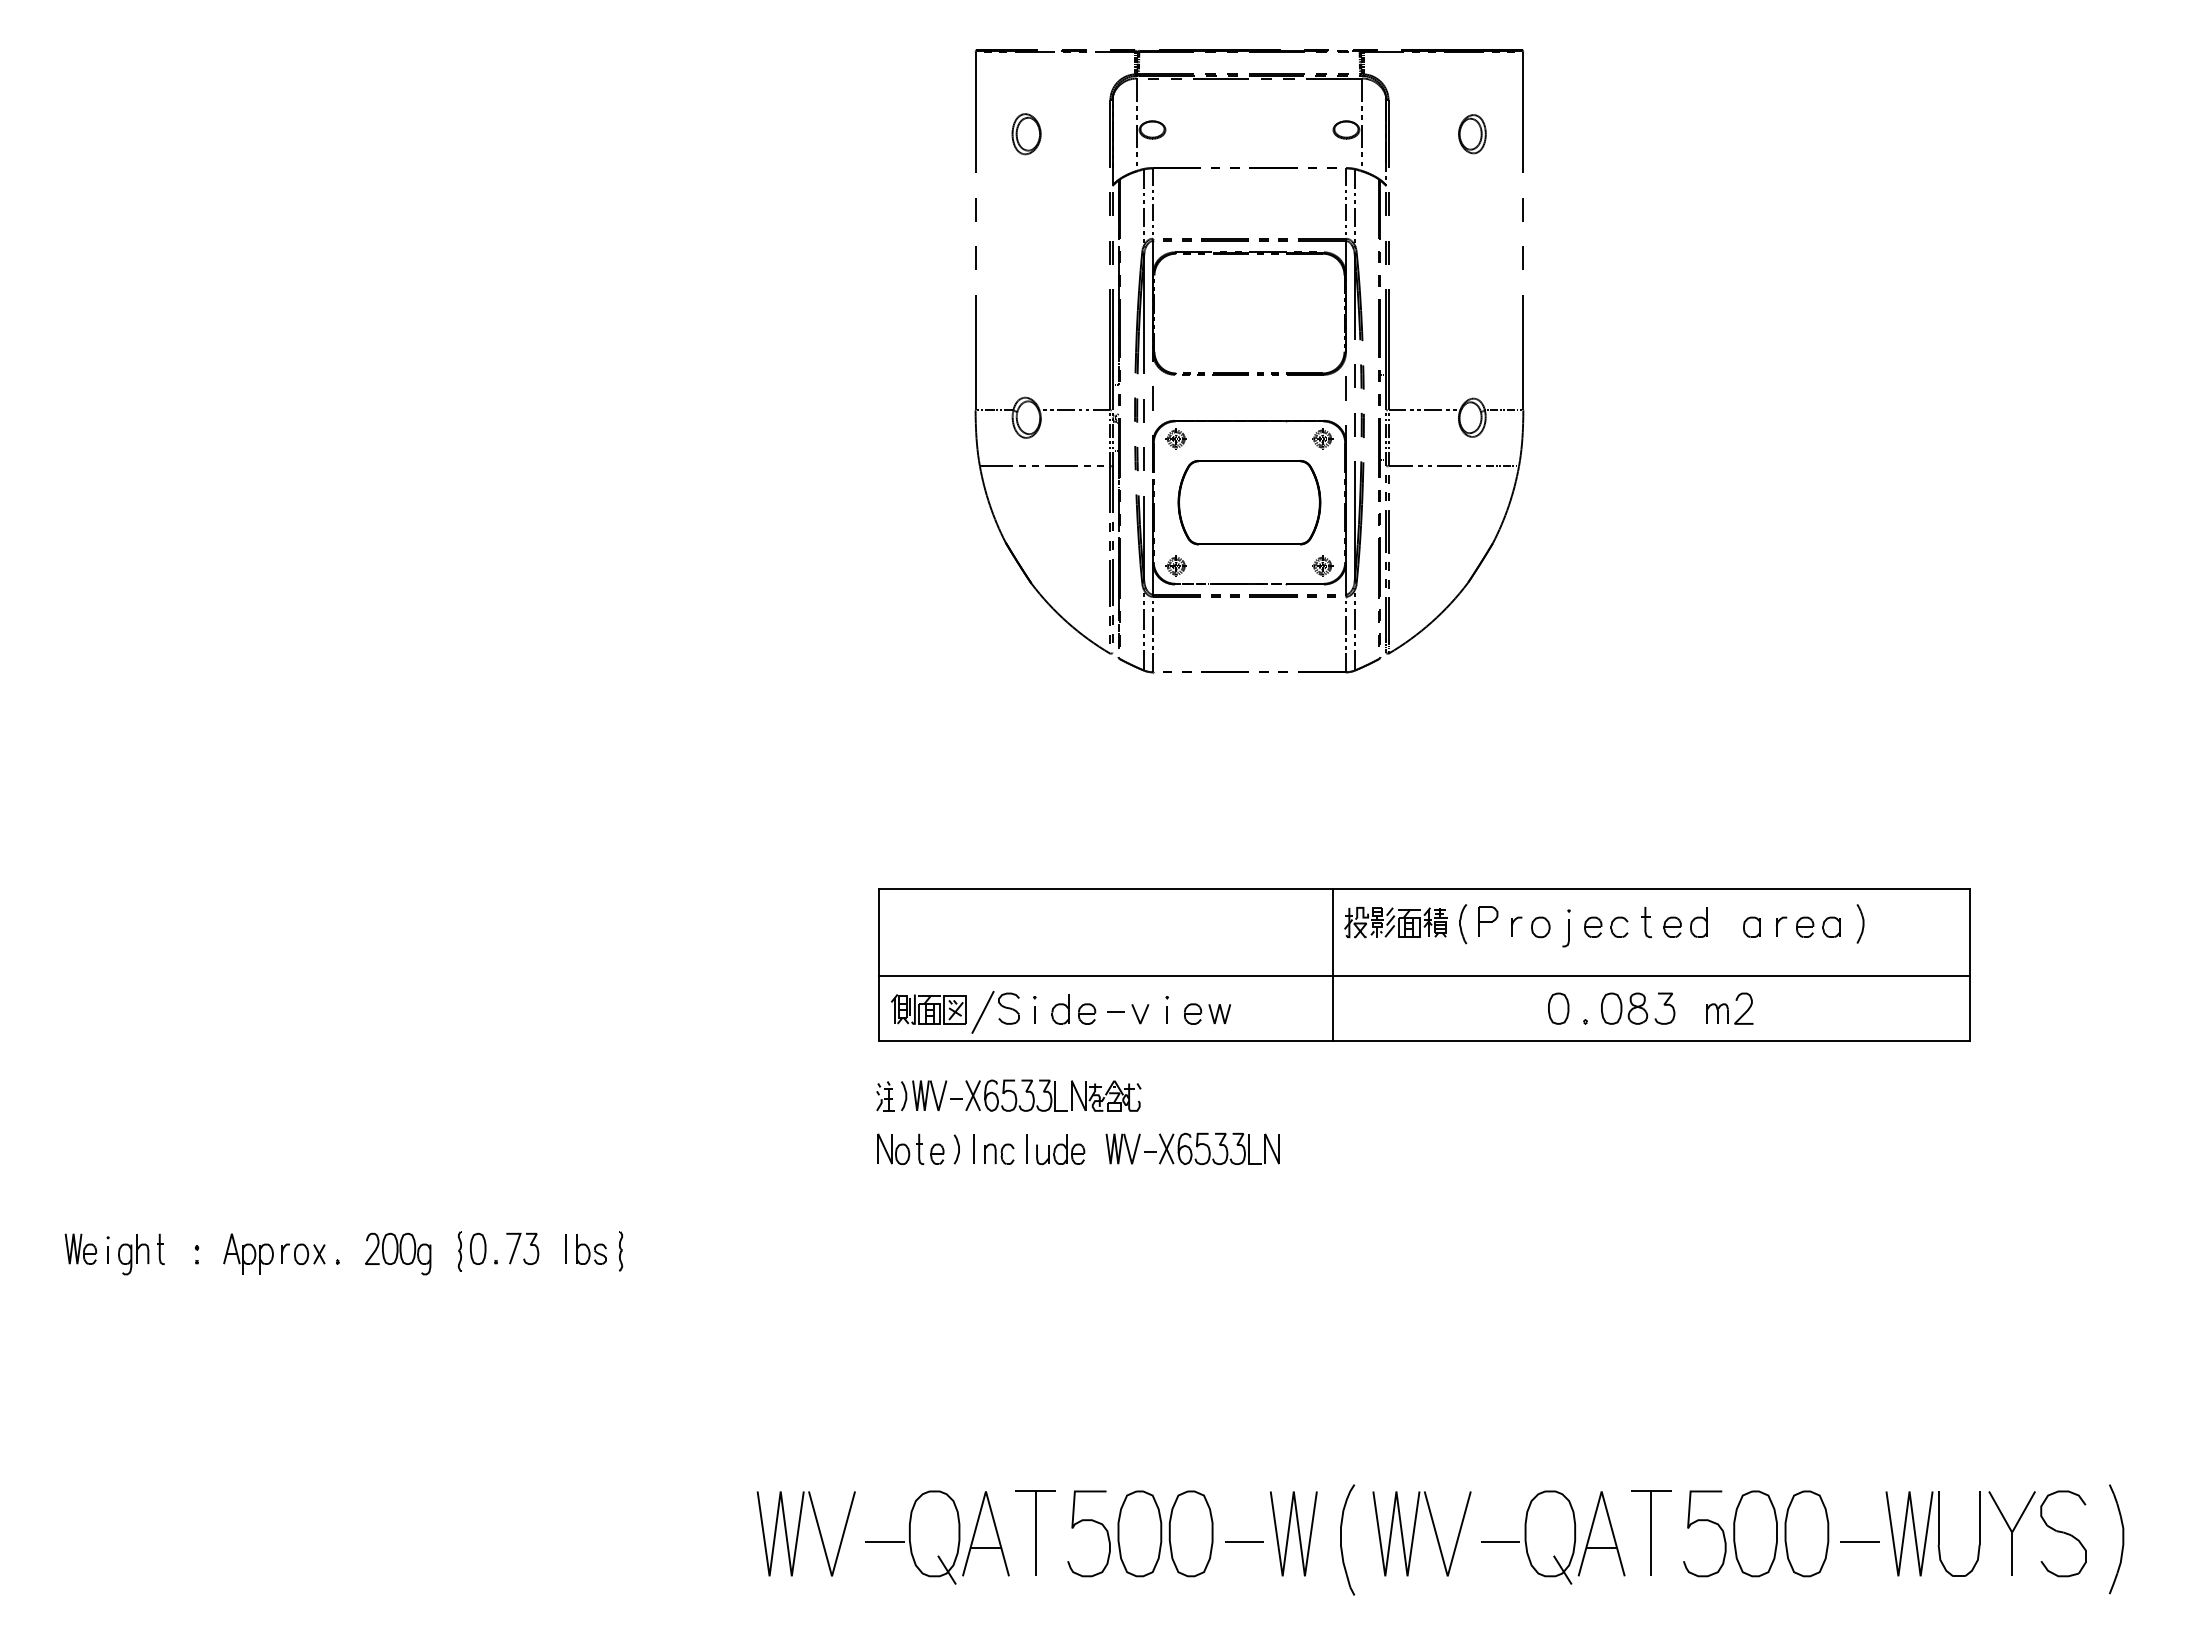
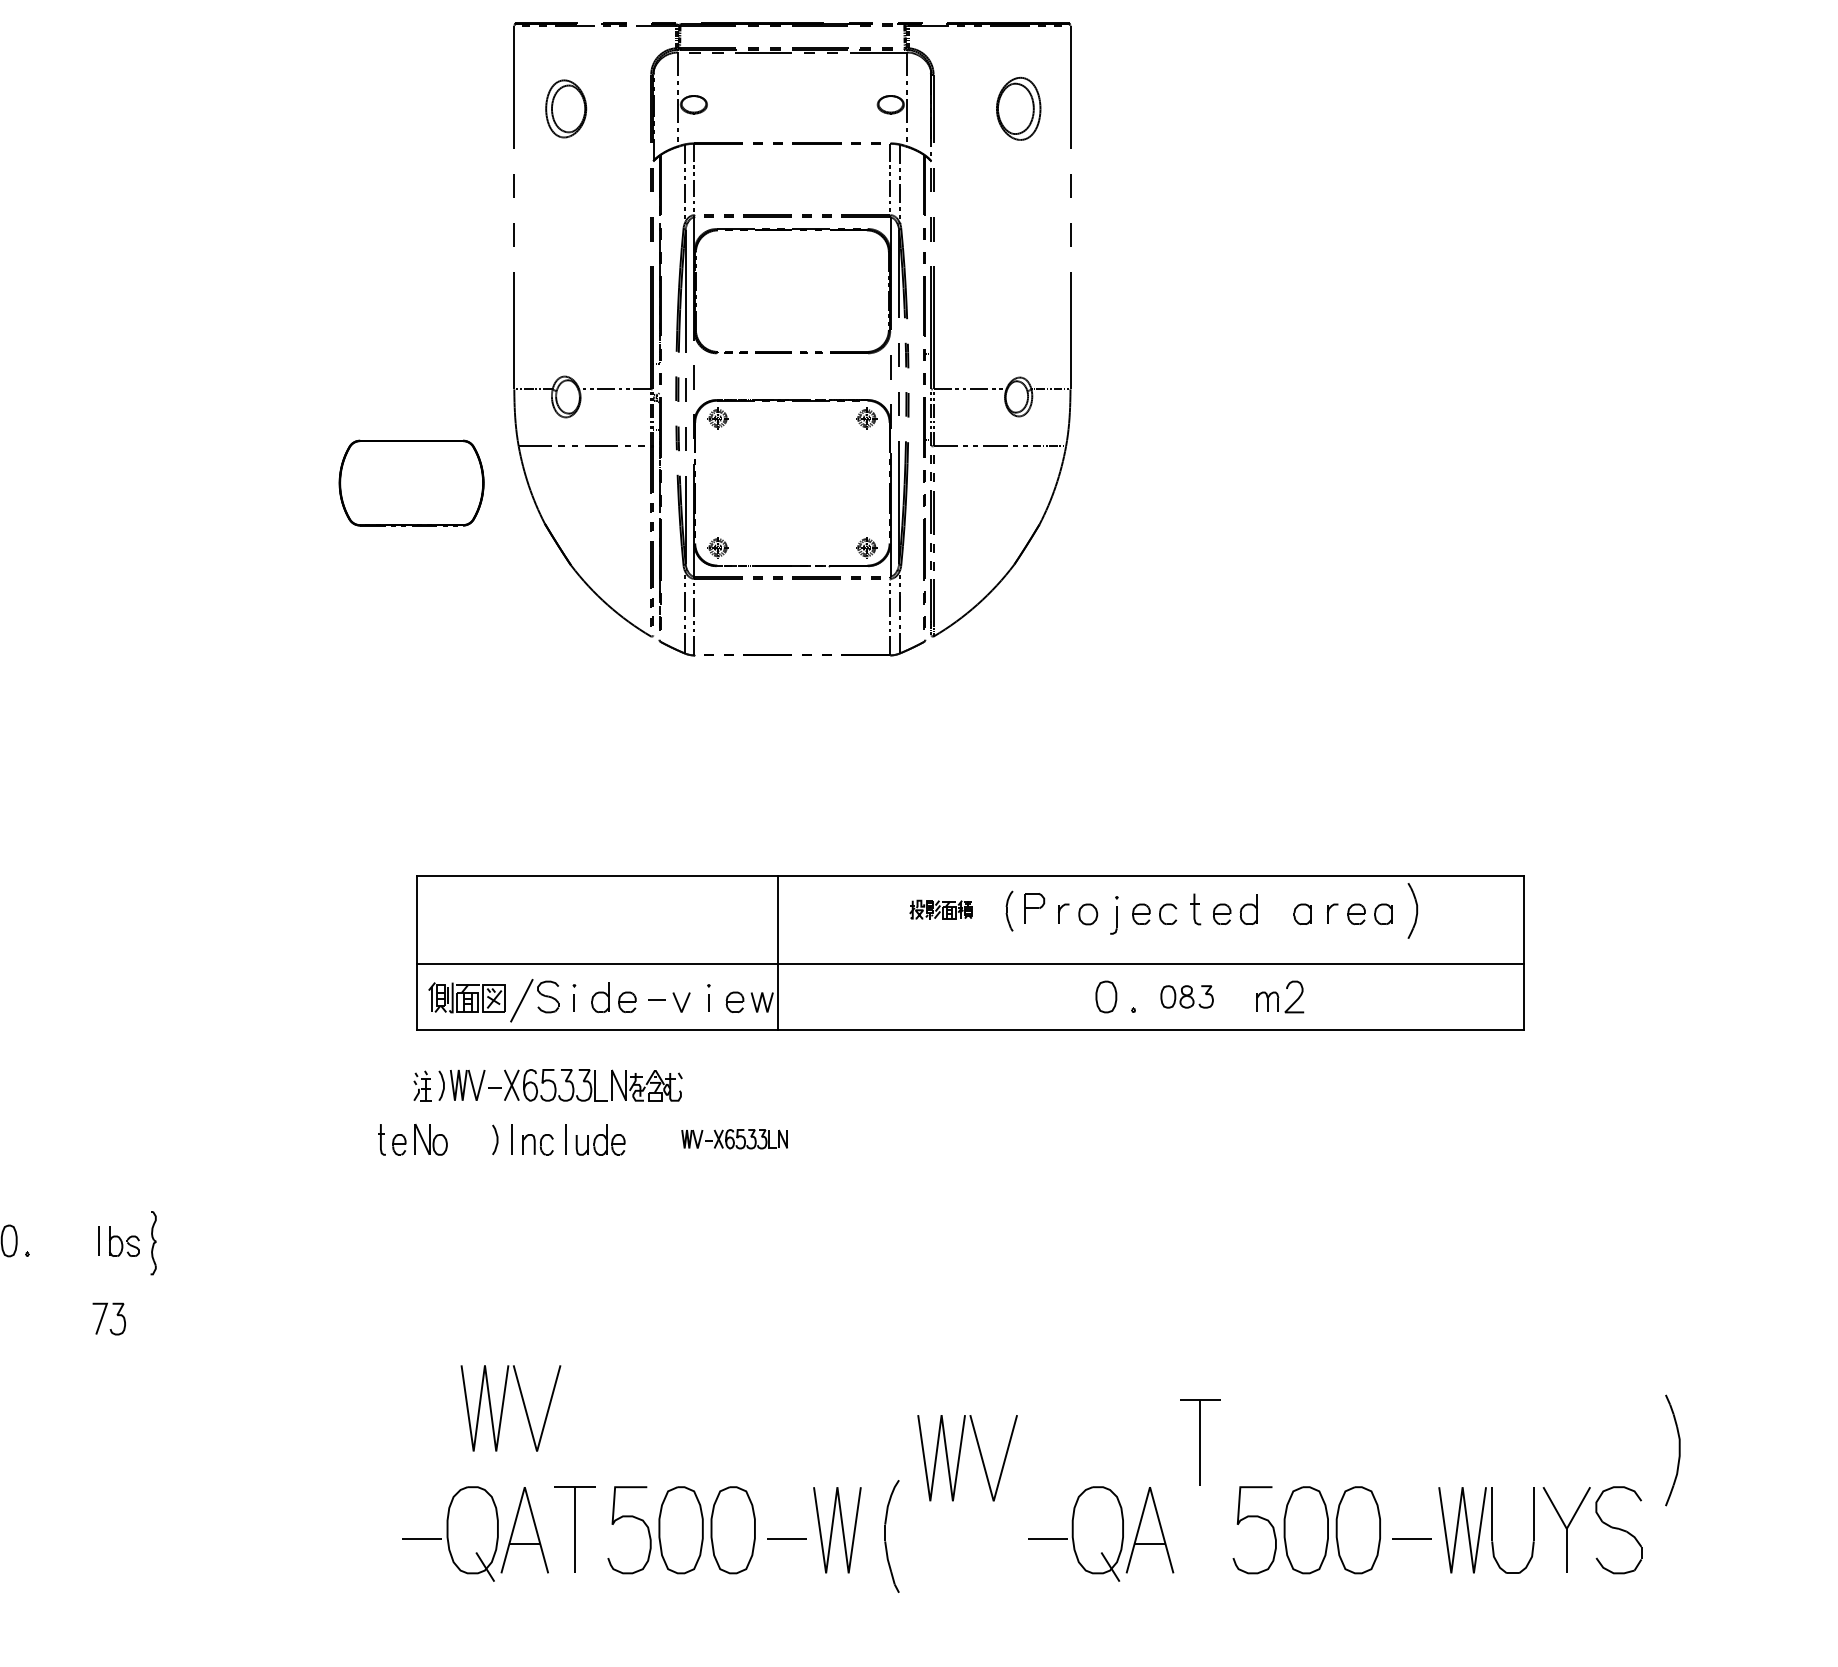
part: (1026, 134) -> (565, 109), size x1.4
part: (1472, 134) -> (1018, 109), size x1.6
part: (1249, 502) -> (411, 483), moved
part: (1395, 922) -> (940, 909), size x0.6
part: (1860, 923) -> (1412, 910), size x1.4
line: (1332, 965) -> (778, 953), moved
part: (1638, 1008) -> (1187, 996), size x0.7
part: (930, 1148) -> (392, 1138), moved
part: (1192, 1148) -> (734, 1138), size x0.6
part: (522, 1248) -> (109, 1318), moved
part: (621, 1251) -> (154, 1243), size x1.6
part: (799, 1531) -> (504, 1406), moved
part: (1651, 1532) -> (1200, 1441), moved
part: (1414, 1533) -> (959, 1457), moved
part: (2116, 1539) -> (1672, 1450), moved

